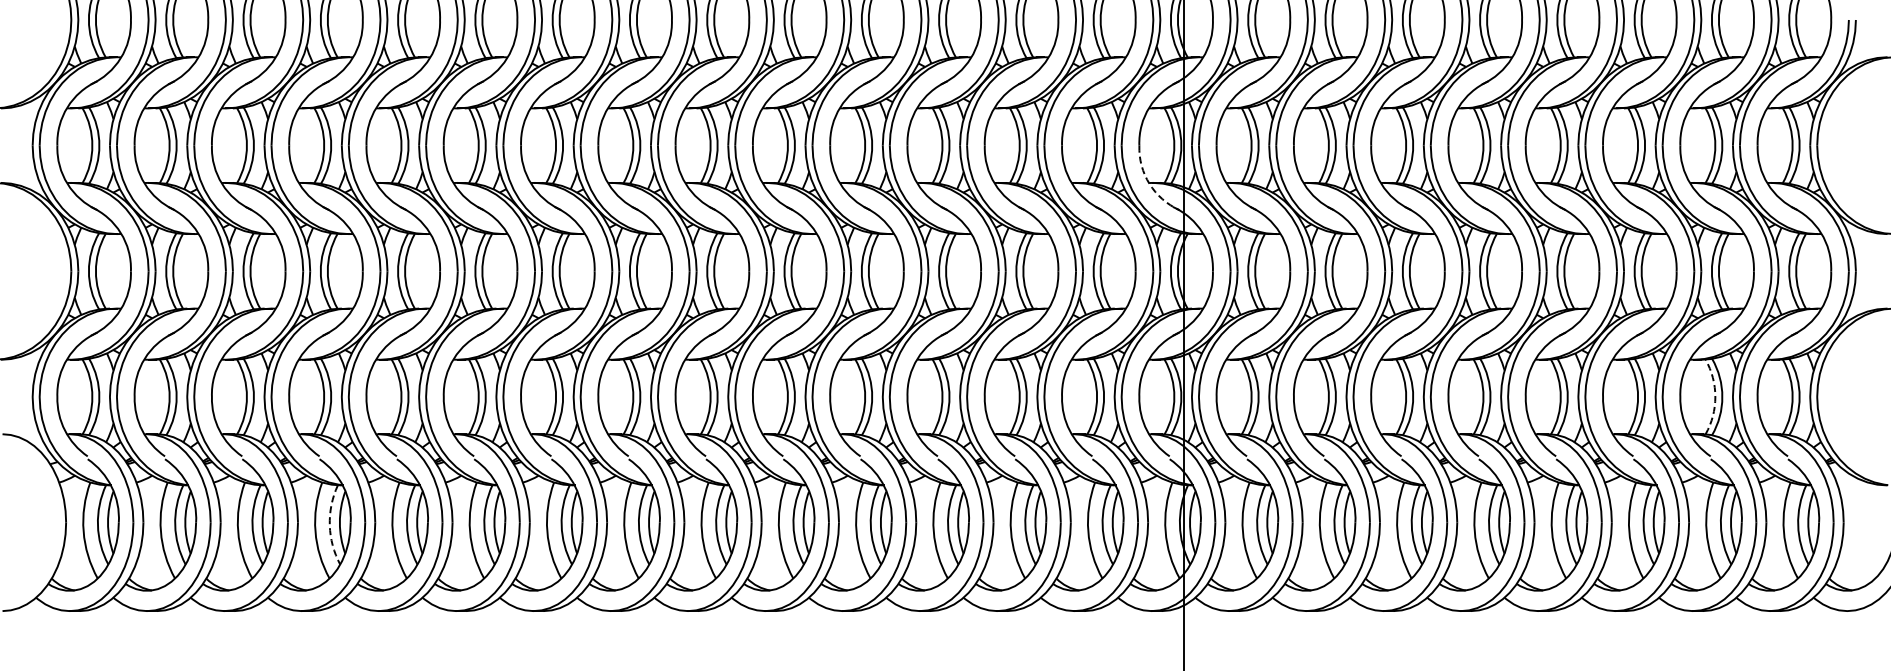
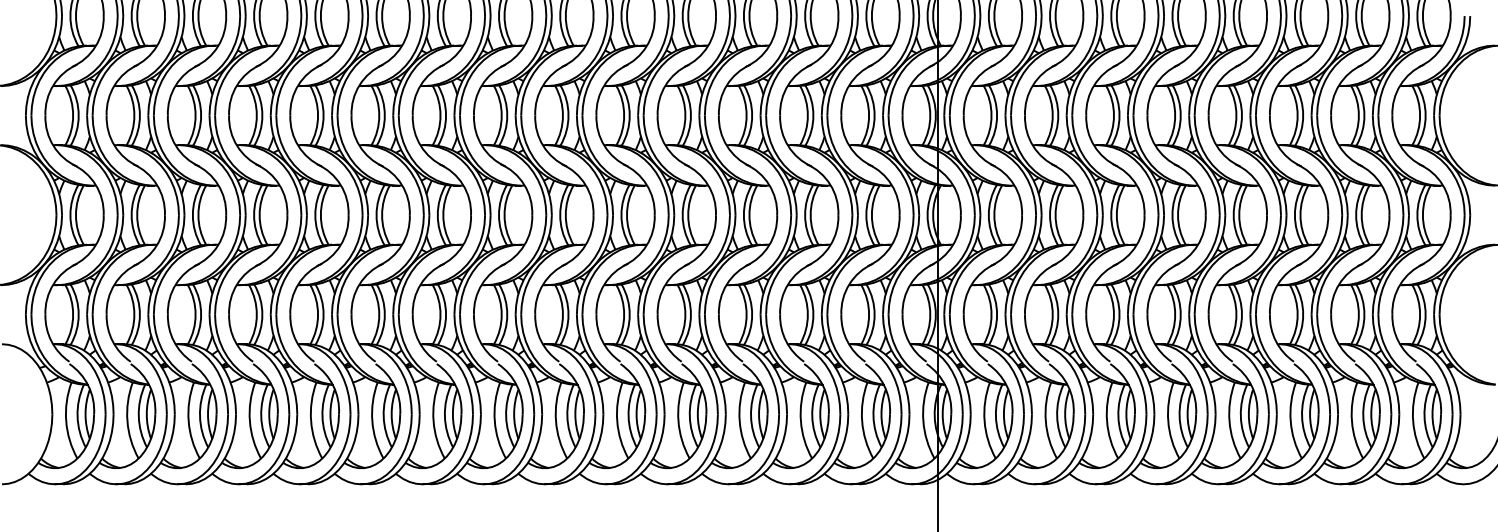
arc: (1149, 183) -> (910, 145), dashed -> solid
arc: (1715, 396) -> (1358, 314), dashed -> solid
arc: (329, 525) -> (261, 416), dashed -> solid

